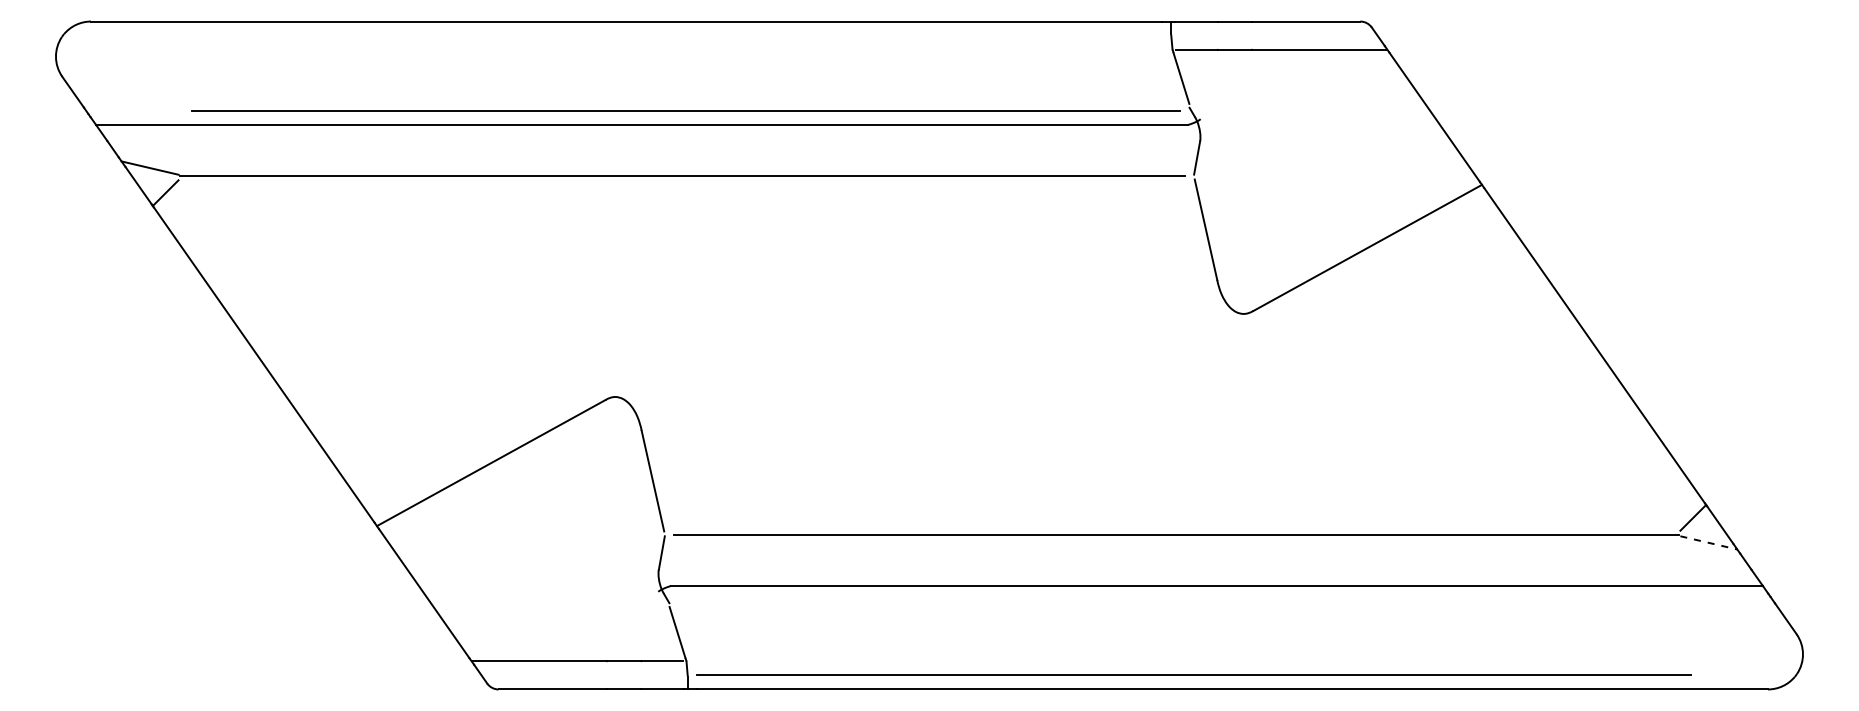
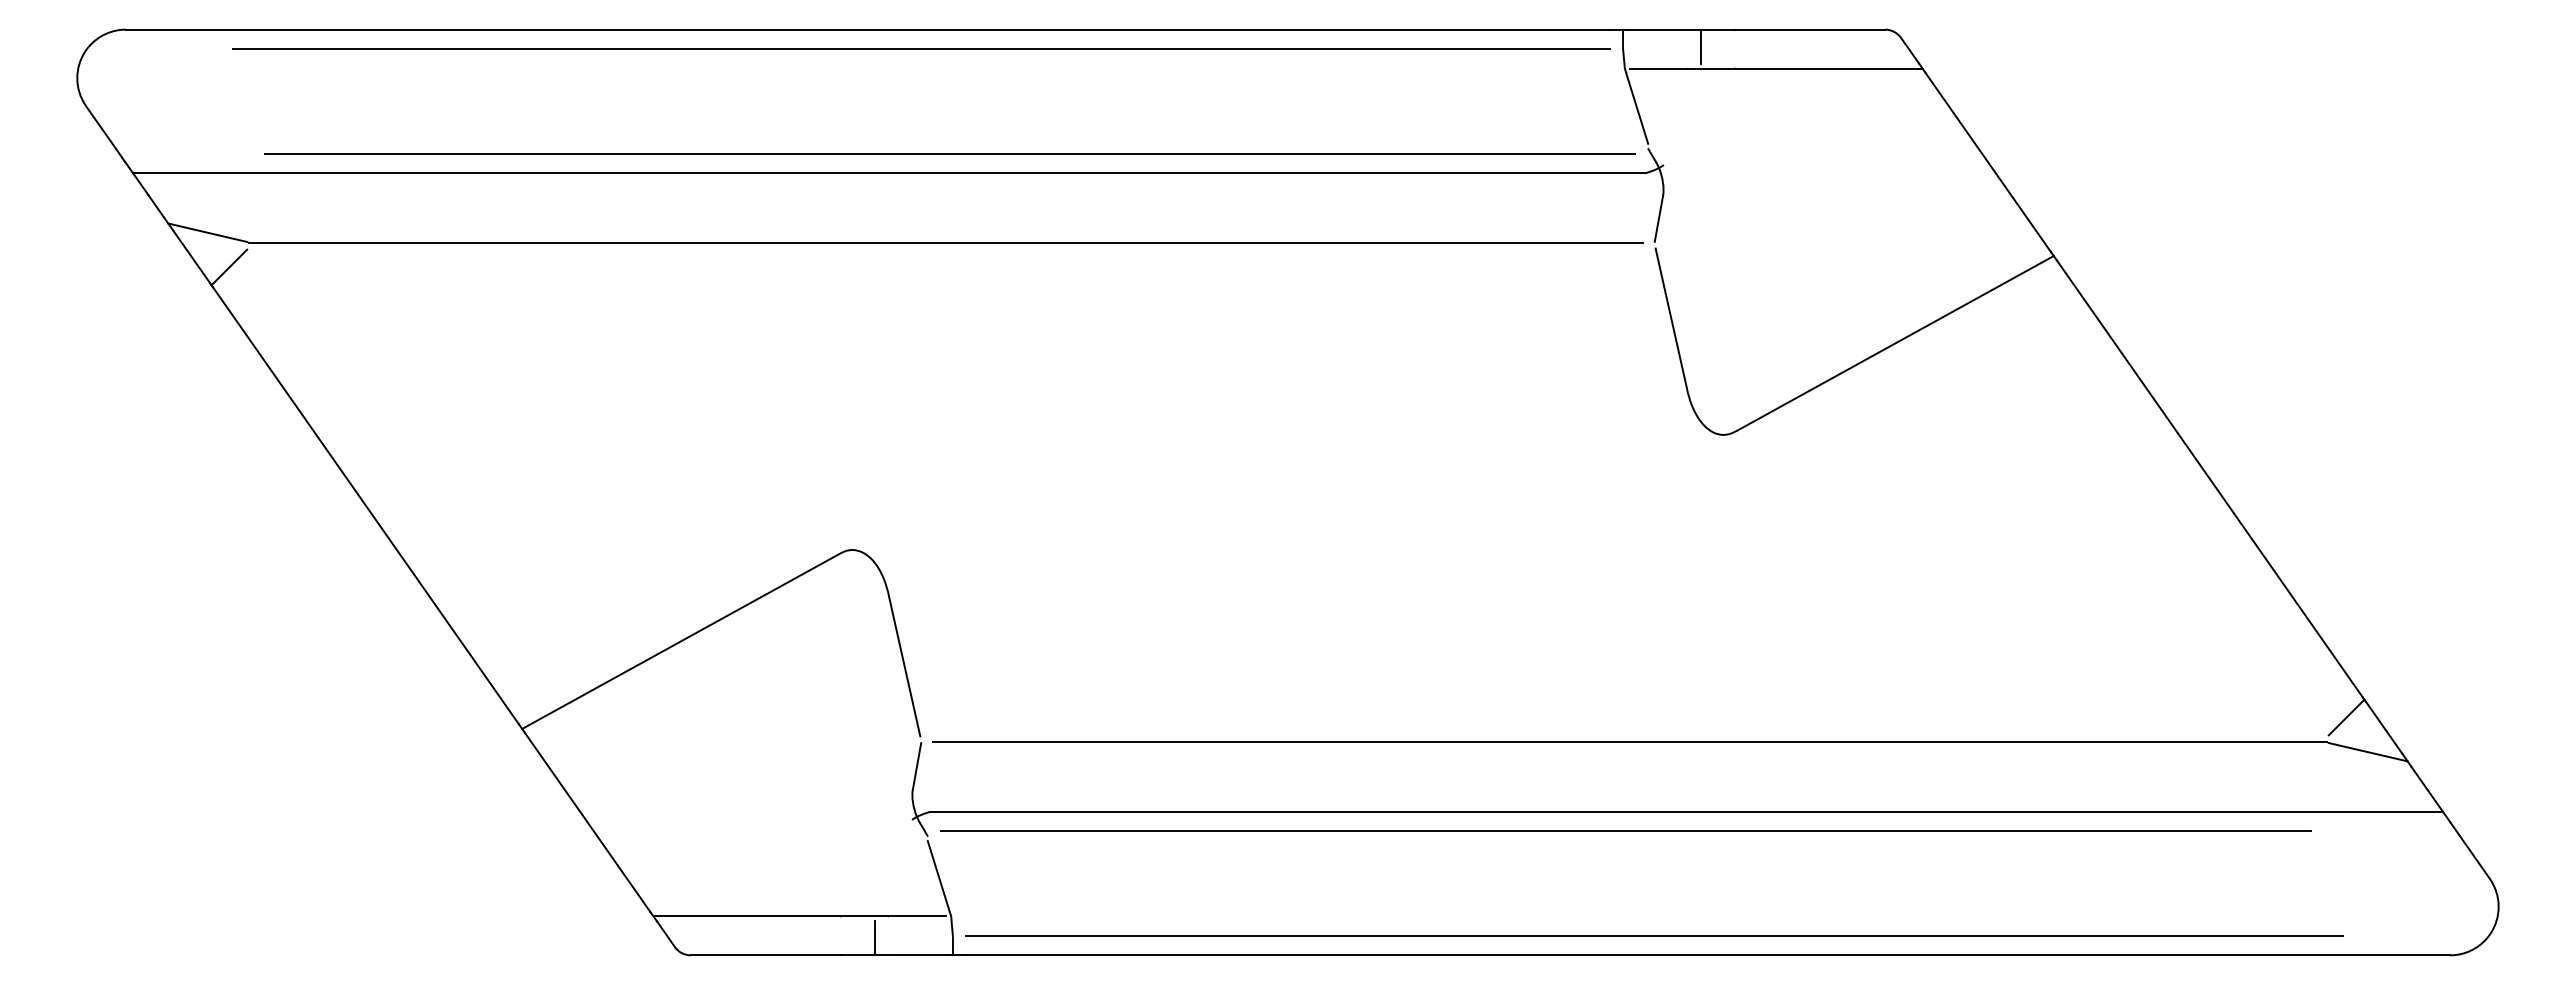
line: (1227, 33) -> (1700, 46), added
line: (665, 35) -> (921, 49), added
line: (1709, 543) -> (2368, 752), dashed -> solid
line: (1173, 599) -> (1625, 830), added
line: (631, 676) -> (875, 937), added

